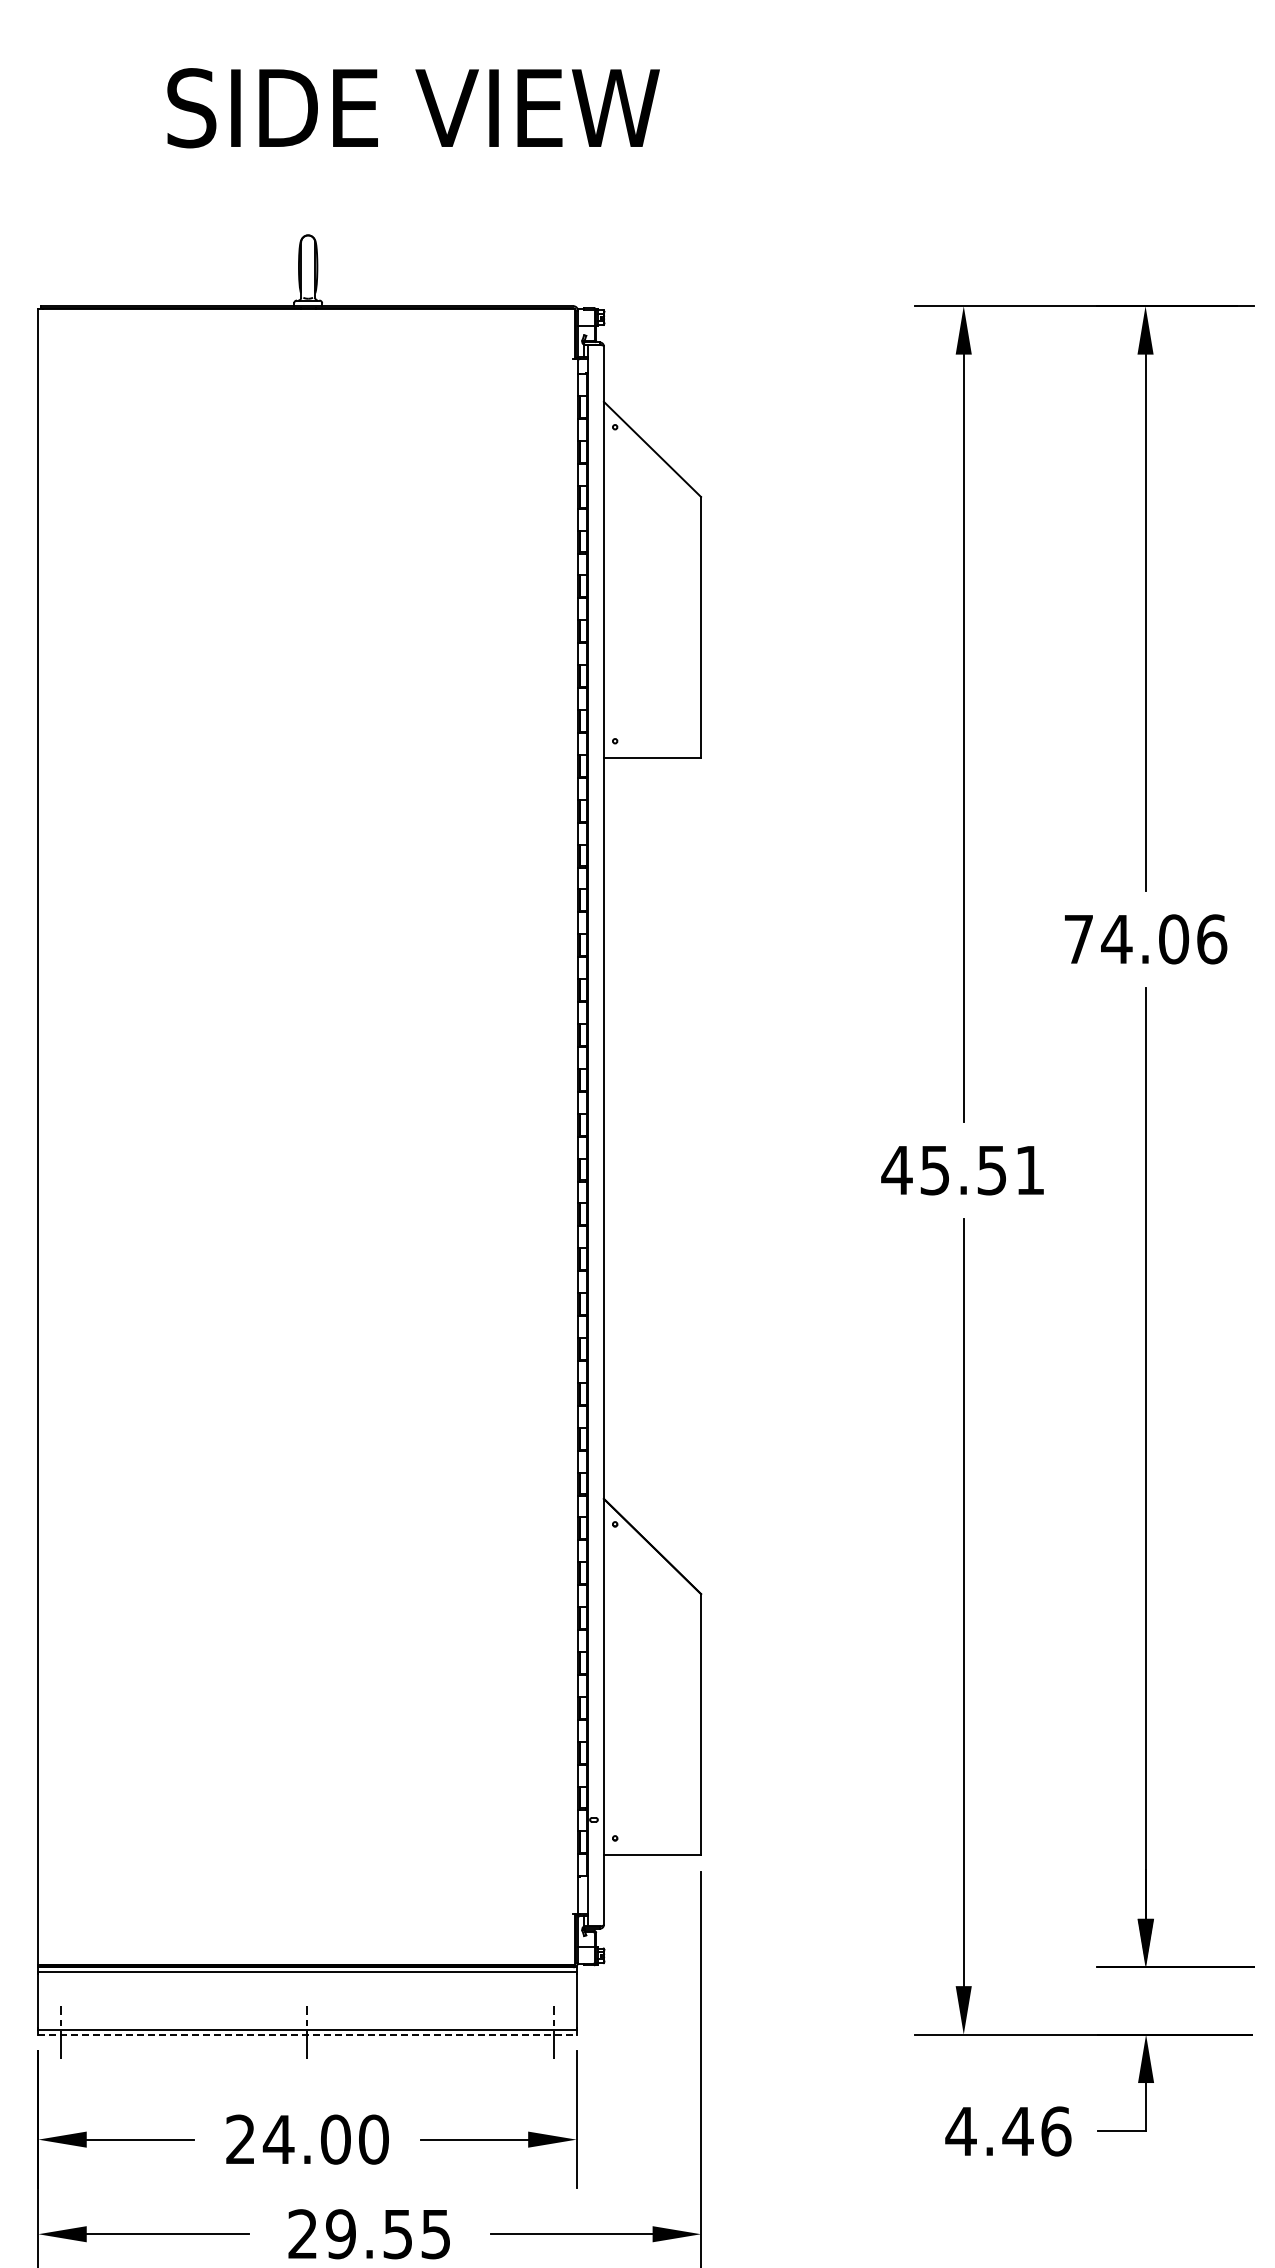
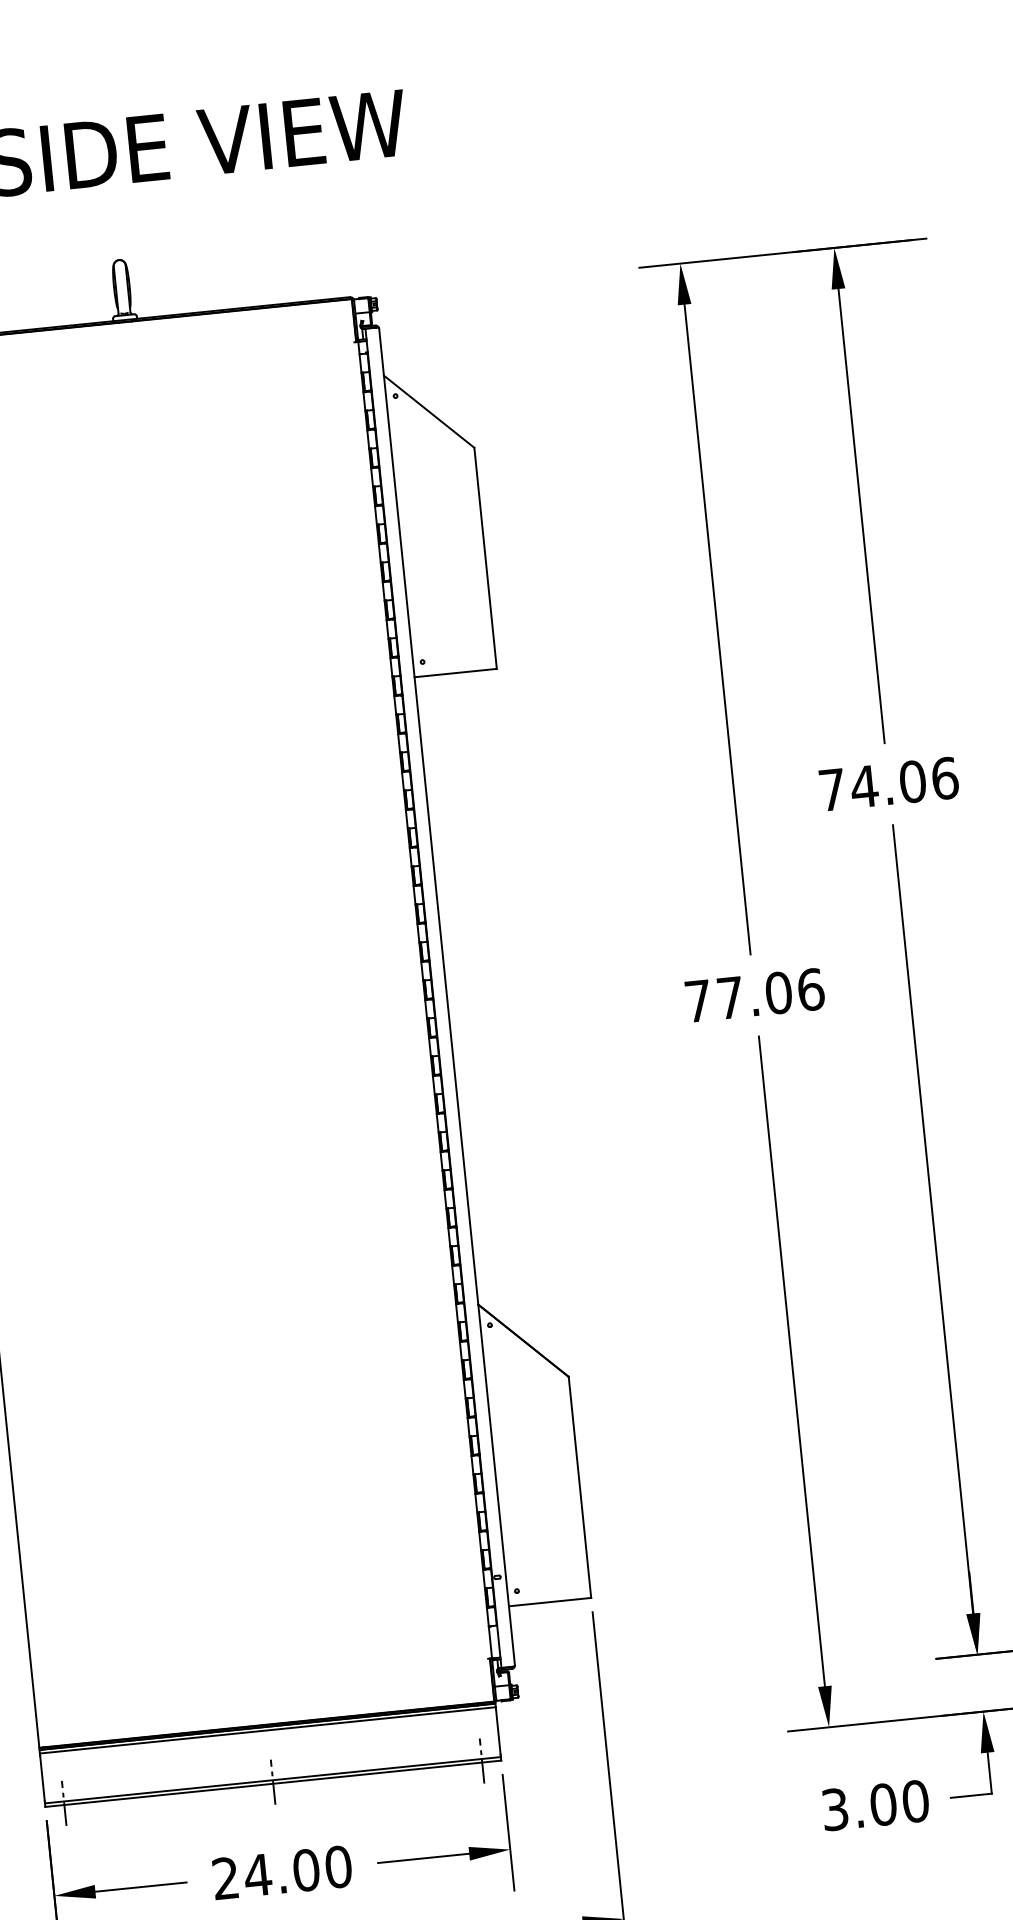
text: (963, 1170) -> (754, 995), 45.51 -> 77.06
line: (307, 2034) -> (273, 1783), dashed -> solid
text: (1008, 2131) -> (875, 1805), 4.46 -> 3.00

